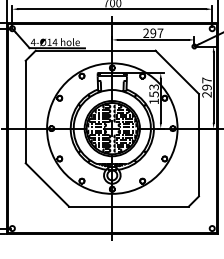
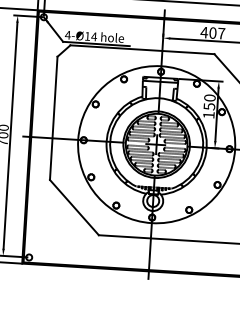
text: (149, 33) -> (208, 33), 297 -> 407
text: (153, 87) -> (209, 98), 153 -> 150

